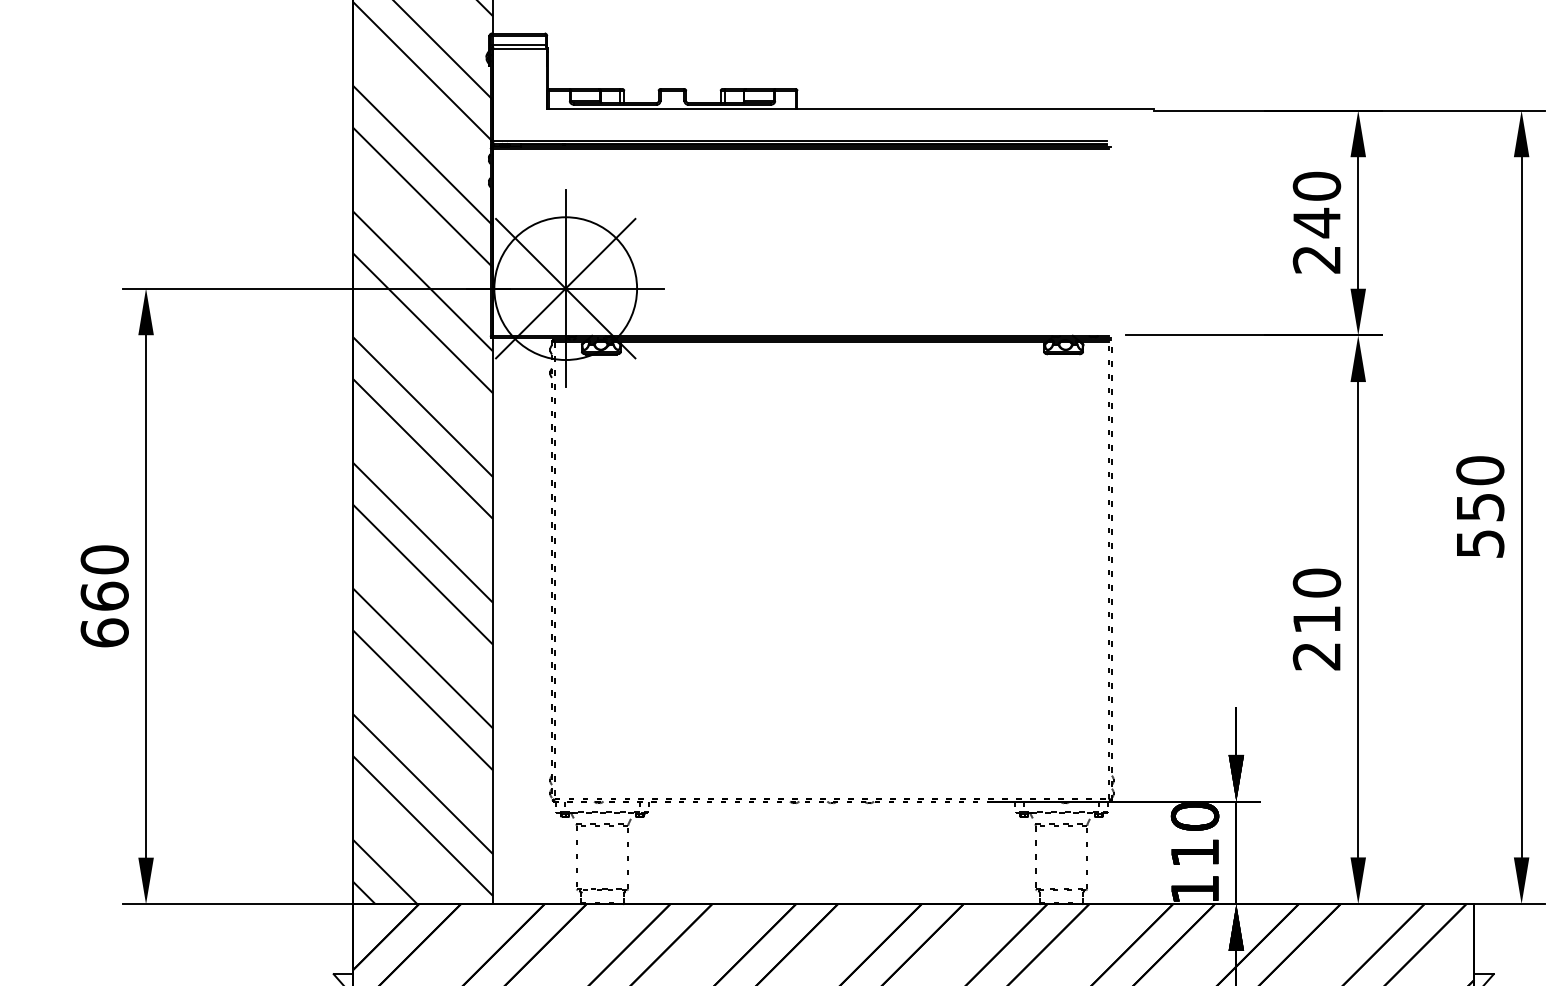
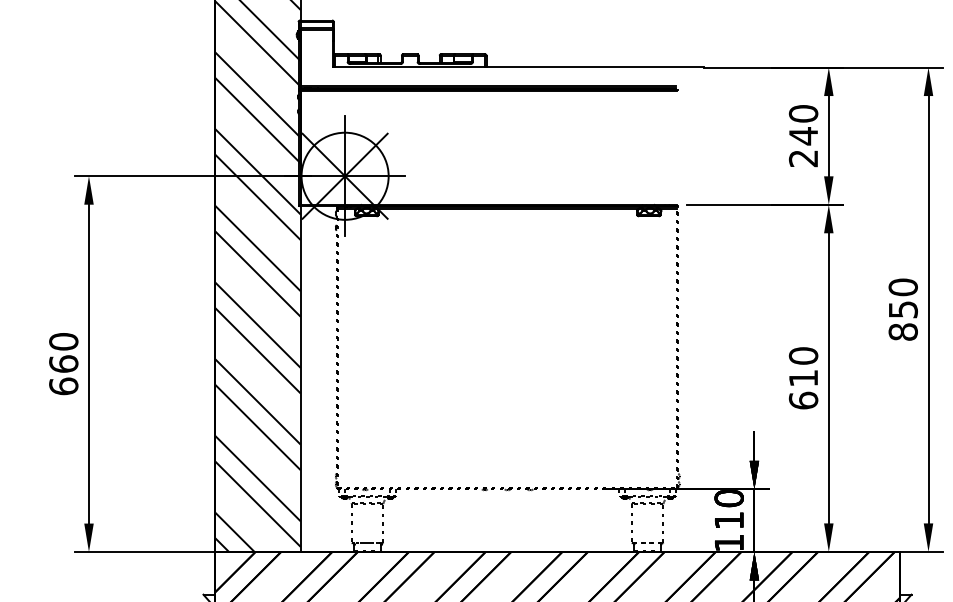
text: (1479, 542) -> (902, 331), 550 -> 850
text: (1316, 656) -> (803, 400), 210 -> 610

